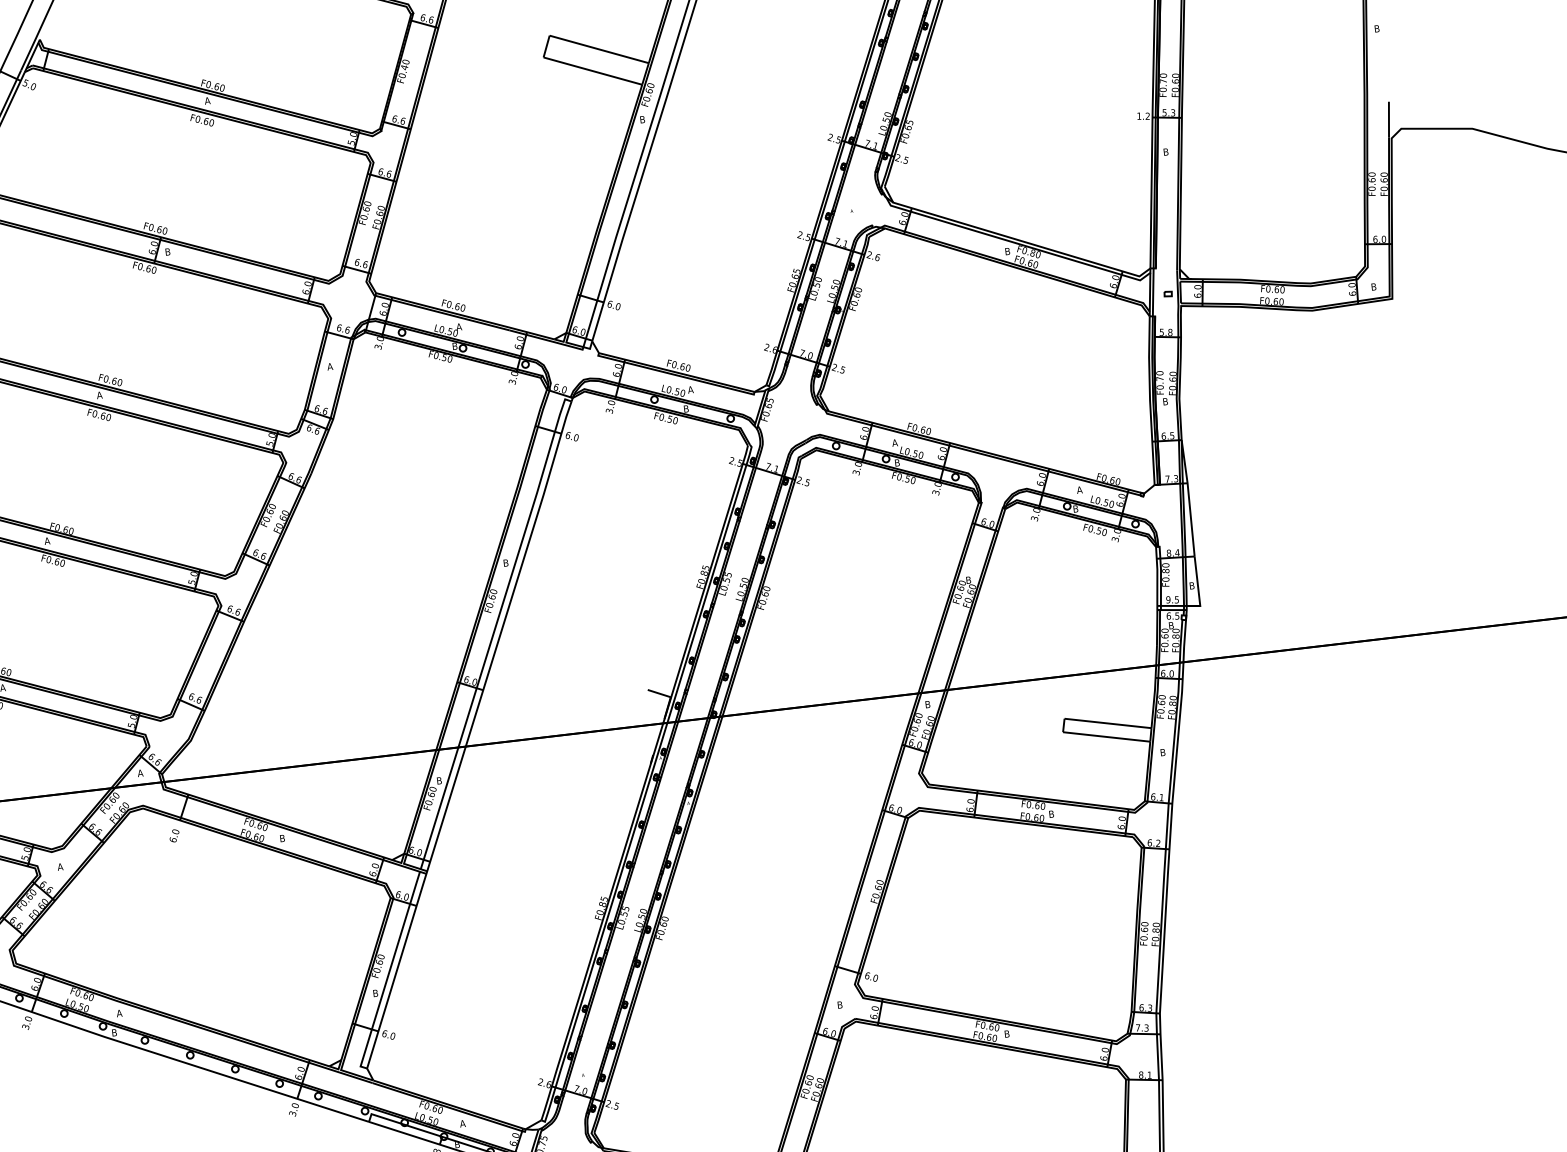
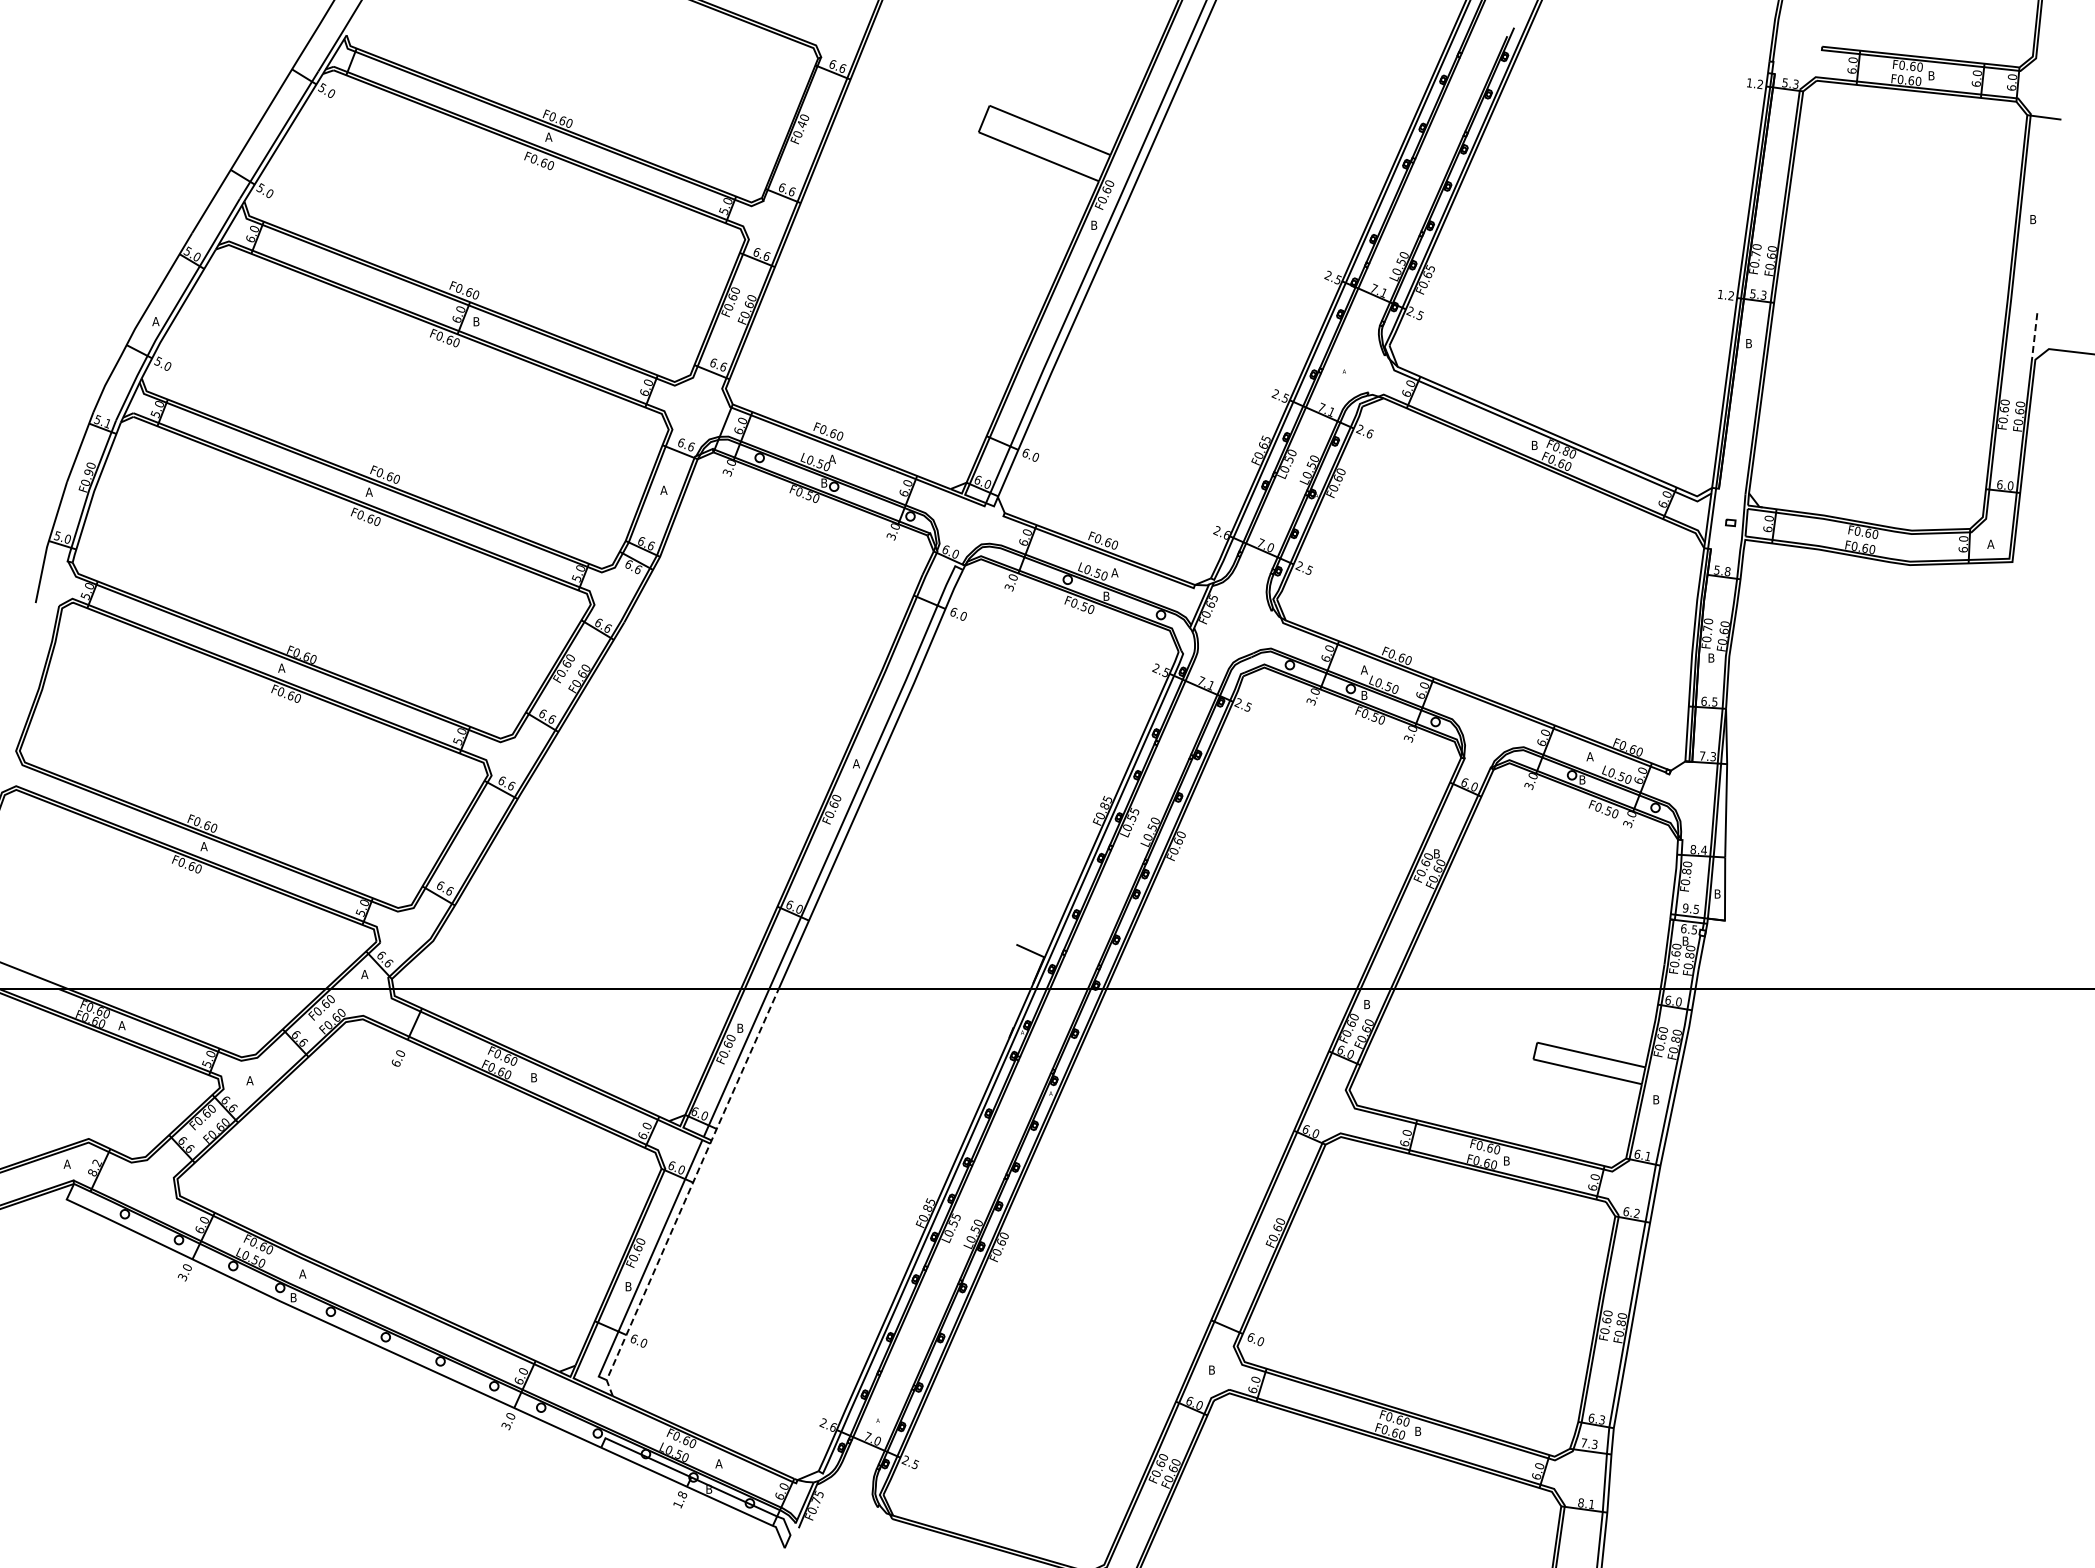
line: (1388, 119) -> (2034, 335), solid -> dashed
text: (1373, 286) -> (1990, 543), B -> A
text: (505, 562) -> (855, 763), B -> A
line: (413, 914) -> (688, 1192), solid -> dashed

